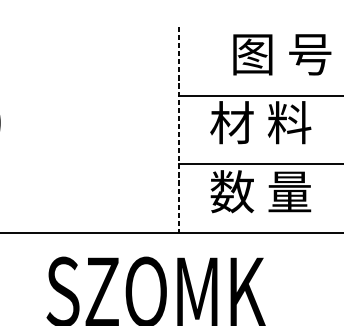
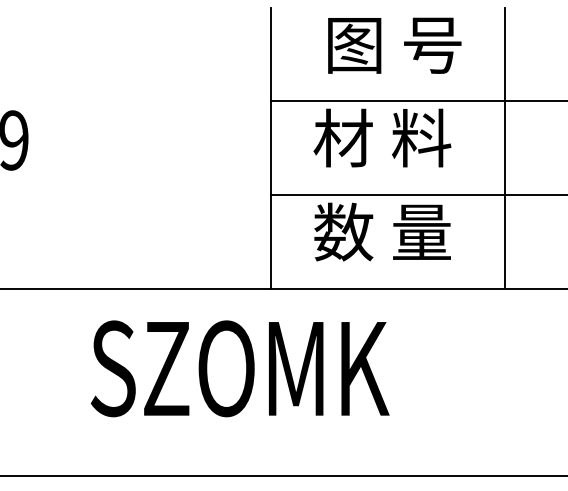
text: (282, 54) -> (394, 45), moved
line: (179, 130) -> (271, 148), dashed -> solid

